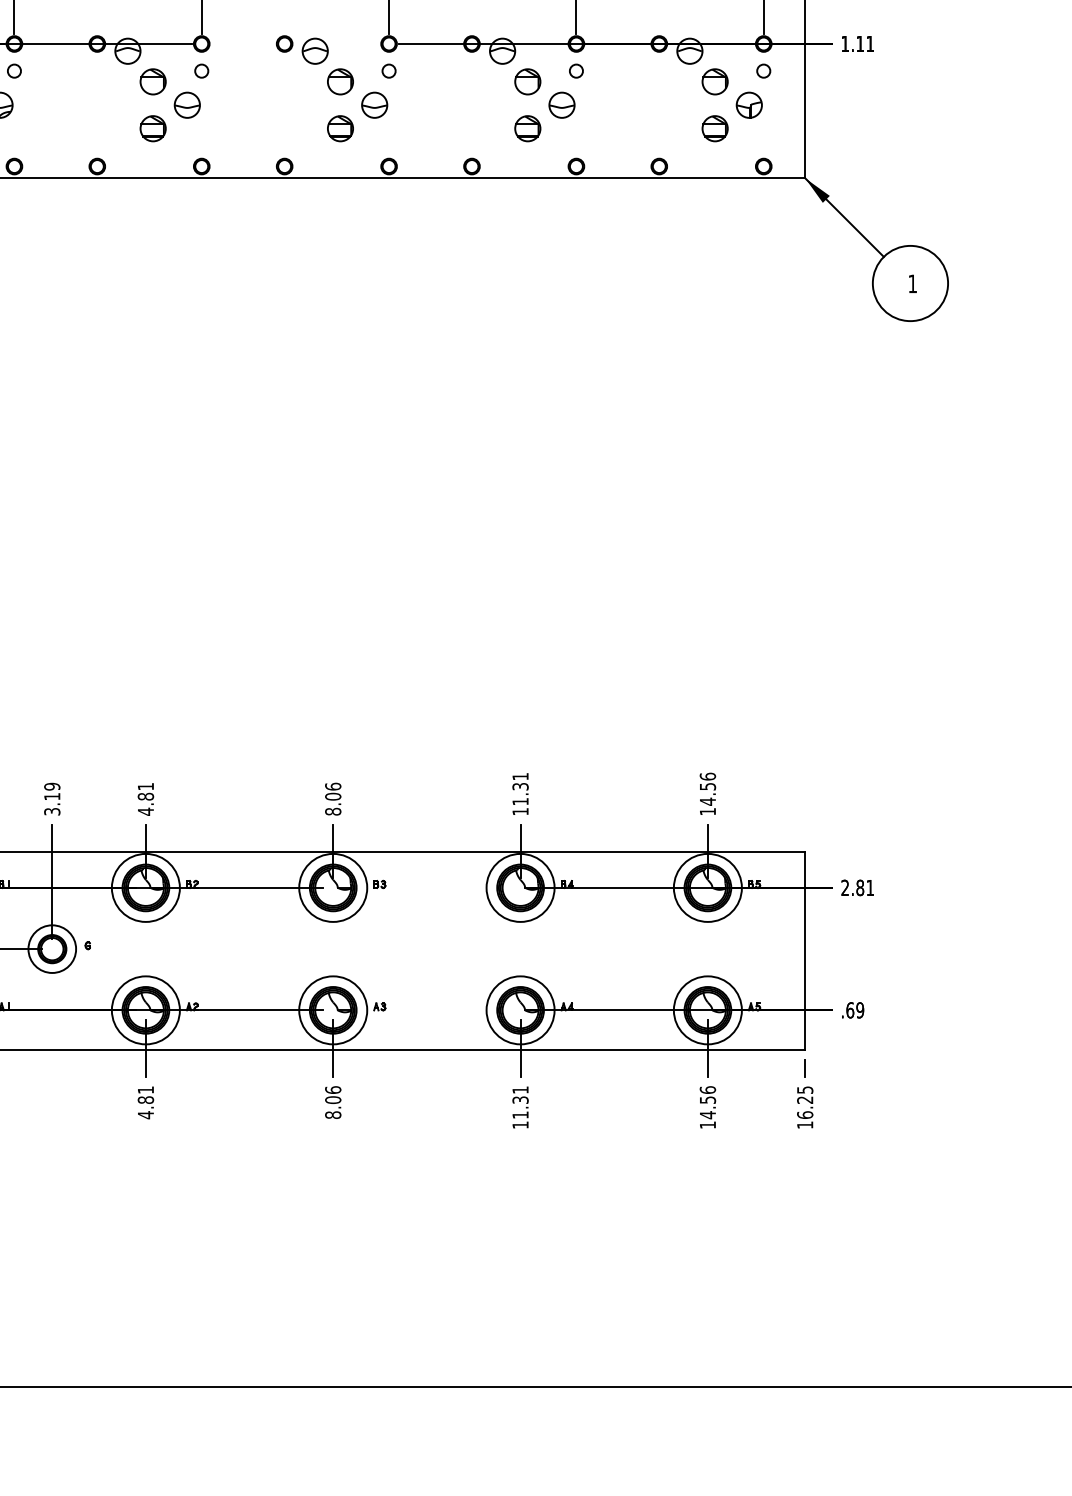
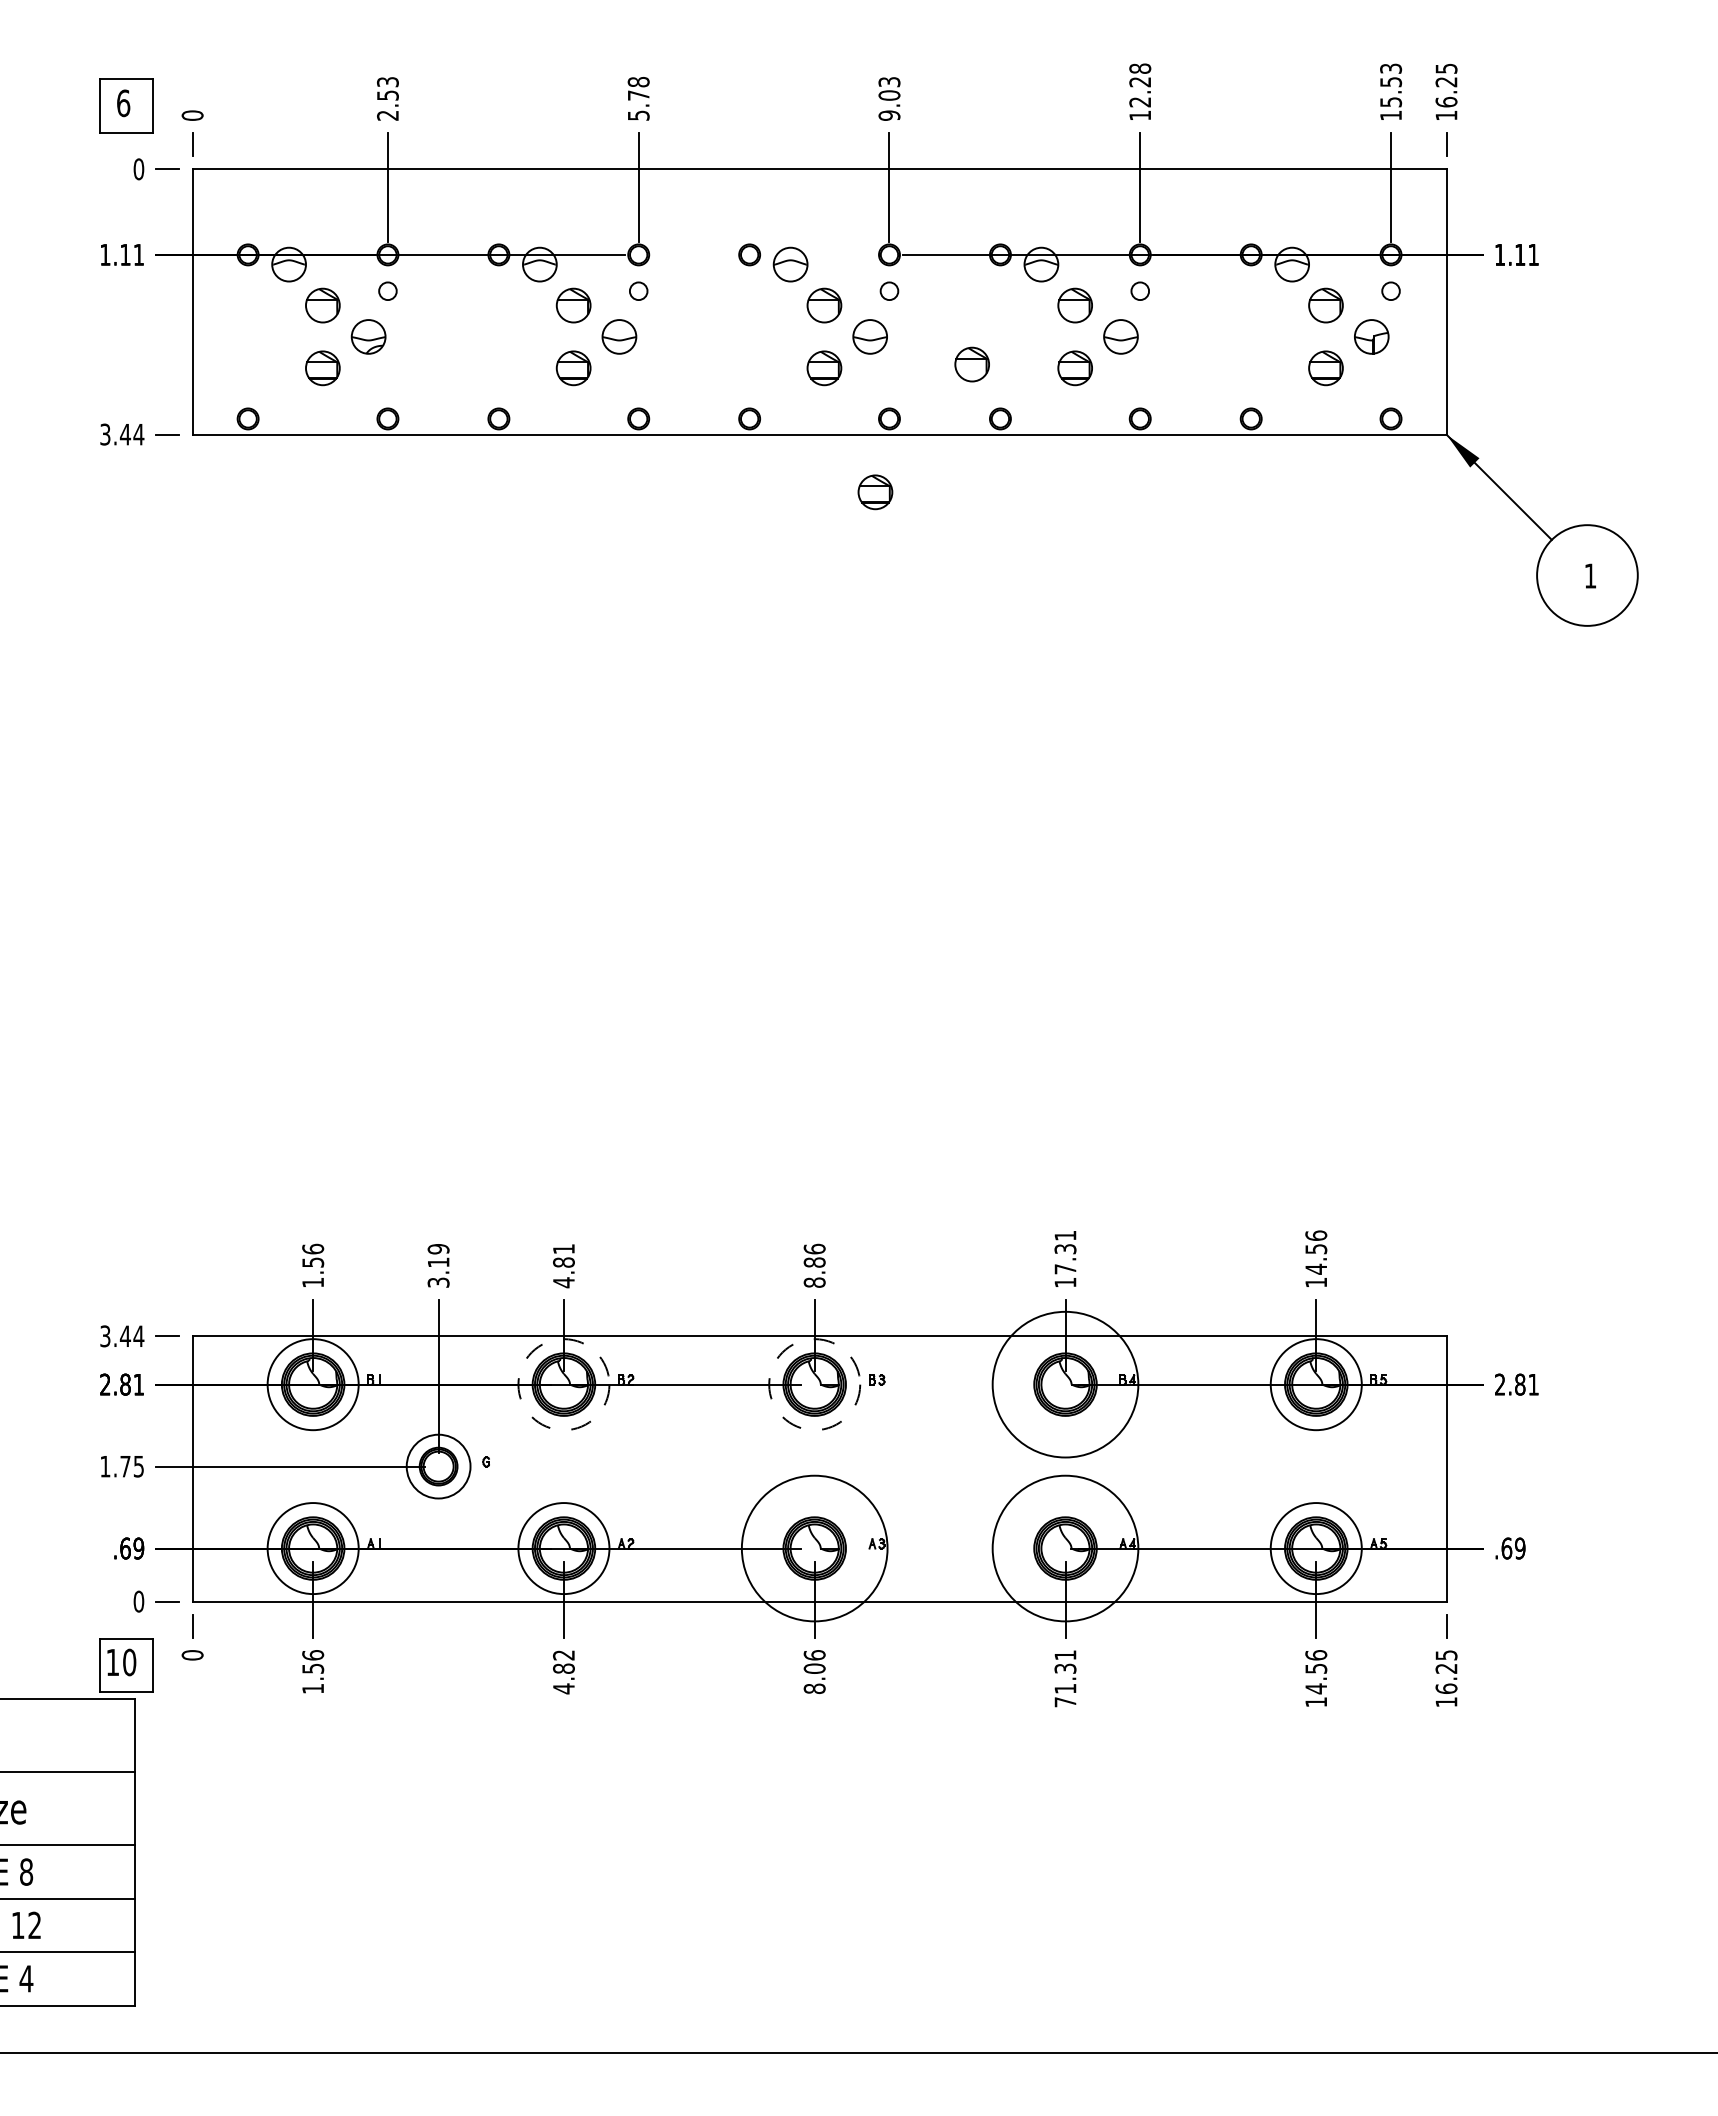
part: (450, 125) -> (971, 364), added
part: (378, 221) -> (875, 492), added
text: (333, 796) -> (814, 1262), 8.06 -> 8.86
text: (520, 801) -> (1065, 1269), 11.31 -> 17.31
circle: (145, 887) -> (563, 1384), solid -> dashed
circle: (333, 887) -> (814, 1384), solid -> dashed
circle: (520, 887) -> (1065, 1384), size x1.6
circle: (333, 1010) -> (814, 1548), size x1.6
circle: (520, 1010) -> (1065, 1548), size x1.6
text: (145, 1090) -> (563, 1655), 4.81 -> 4.82
text: (520, 1125) -> (1065, 1702), 11.31 -> 71.31

